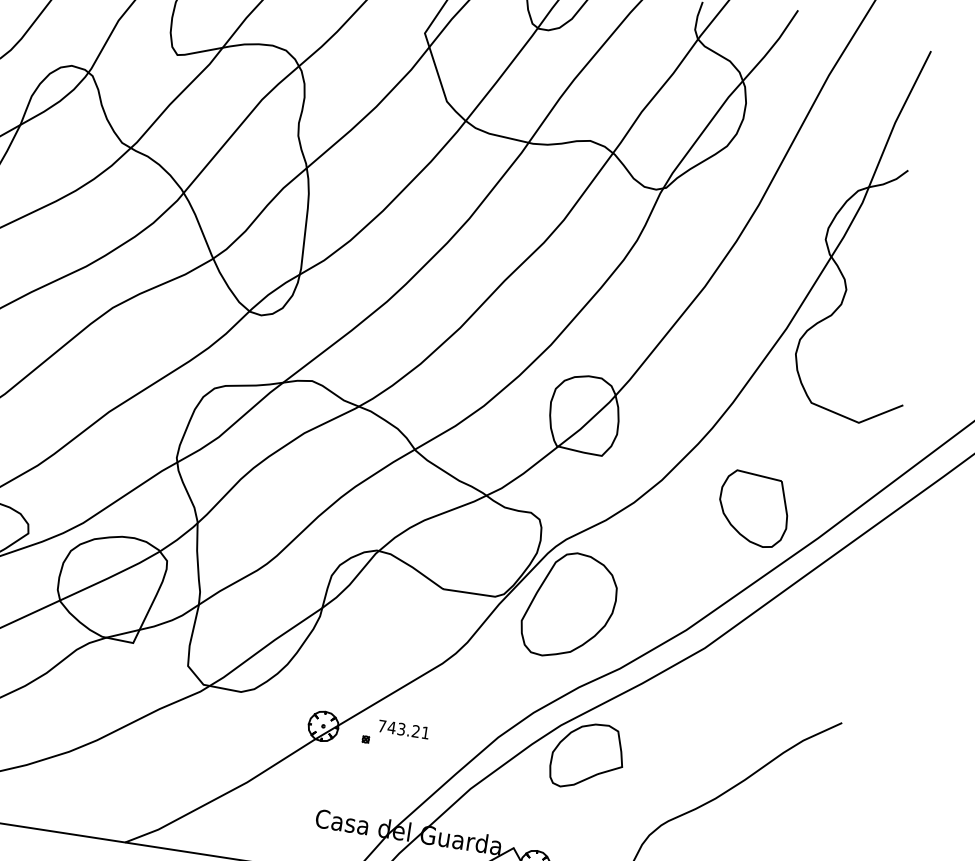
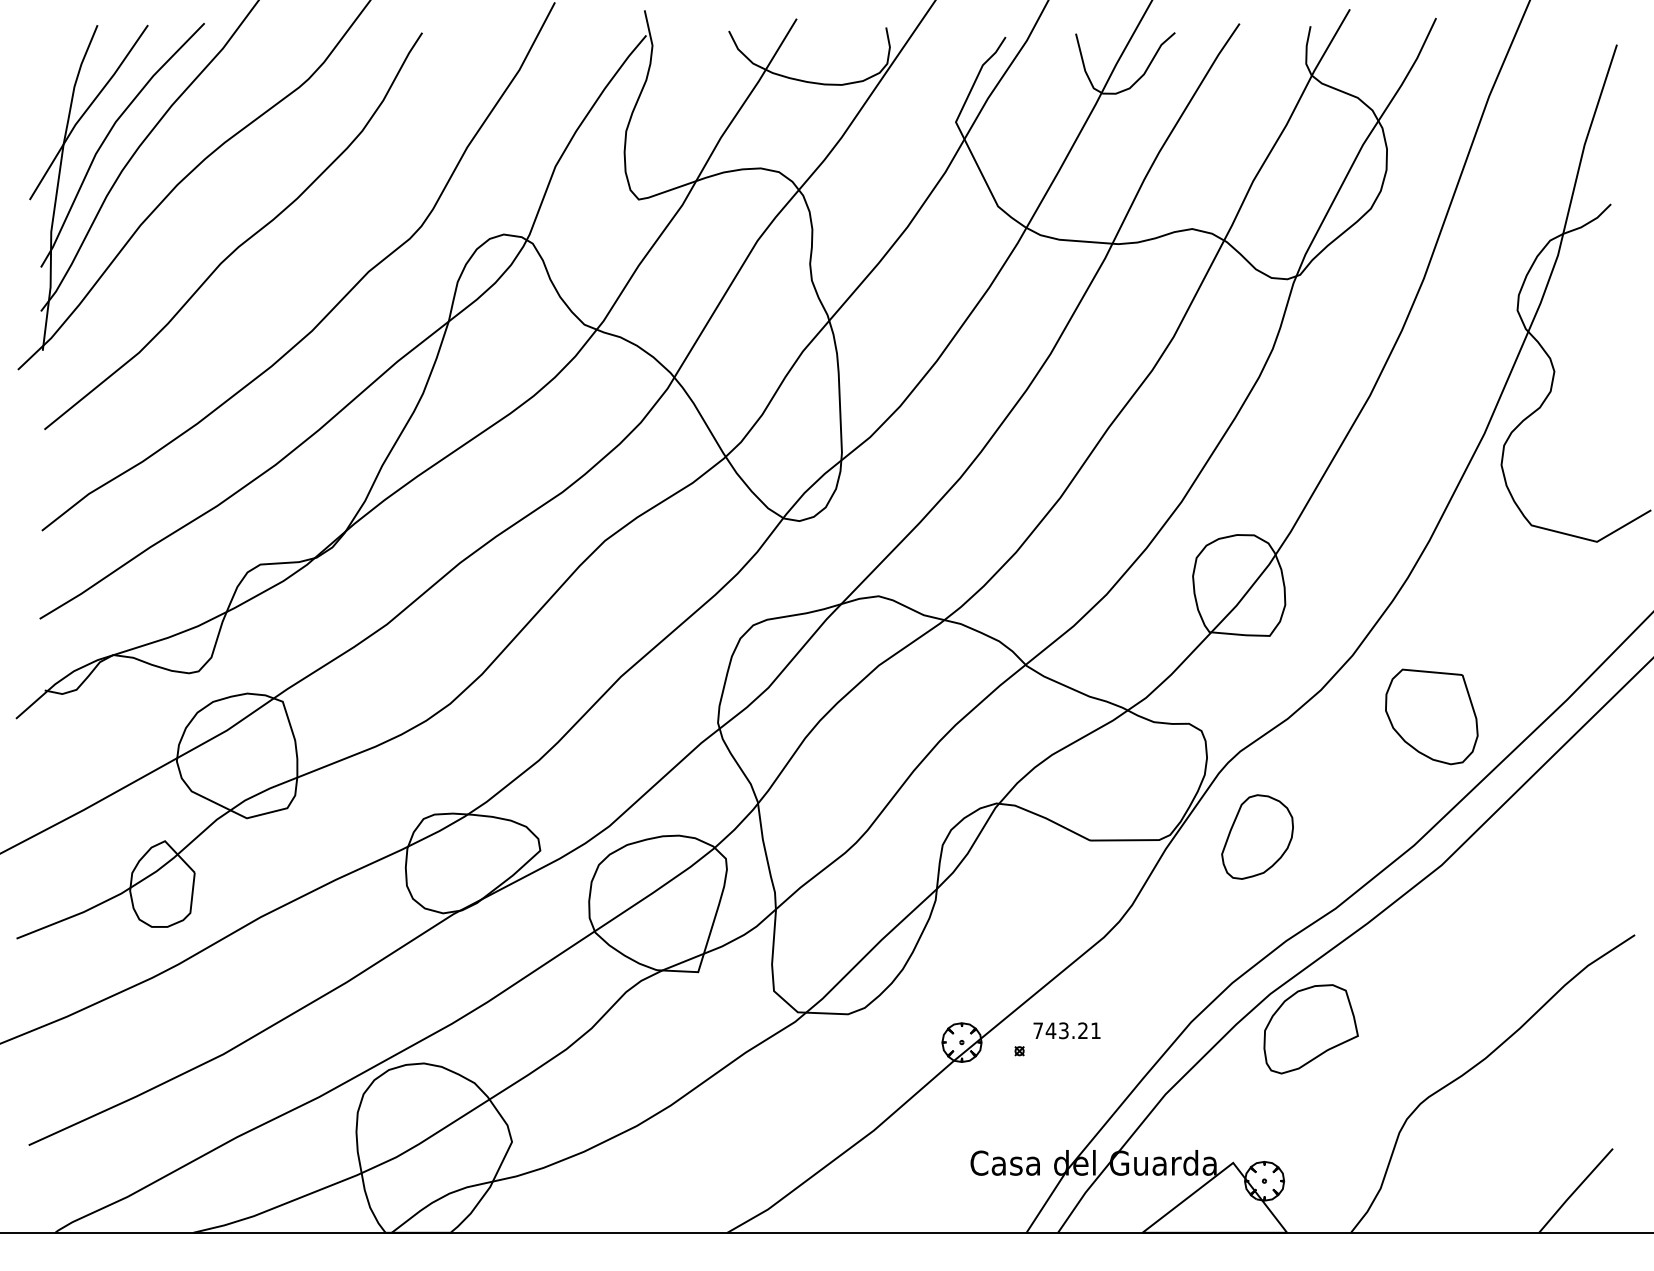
part: (753, 508) -> (1431, 716), moved
part: (569, 605) -> (1257, 836), size x0.6

